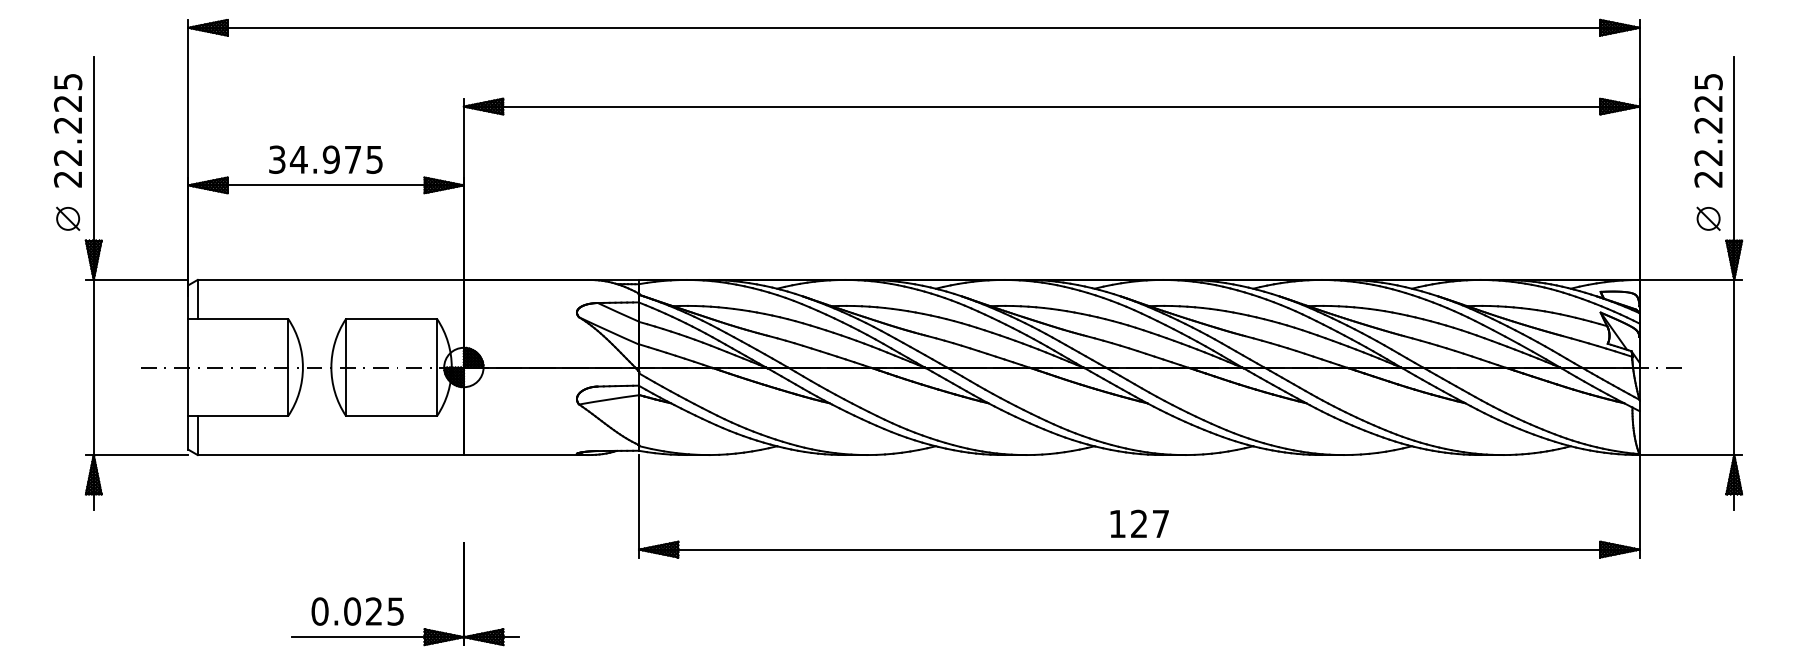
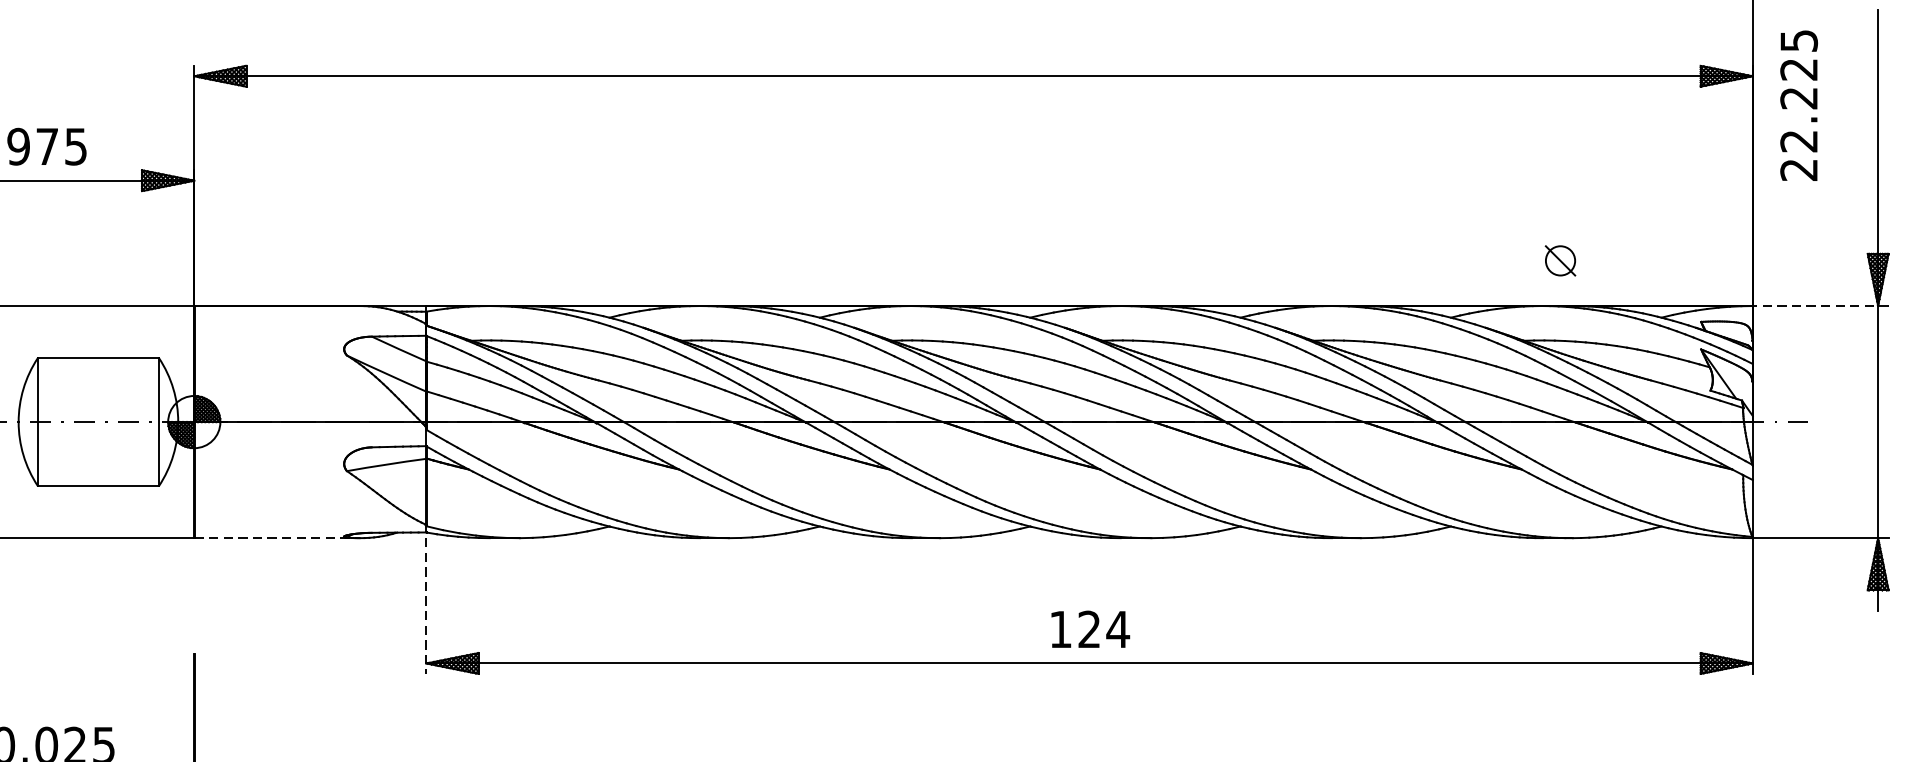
text: (1708, 130) -> (1798, 105), moved
part: (1708, 218) -> (1560, 260), moved
line: (1690, 279) -> (1820, 305), solid -> dashed
line: (526, 455) -> (277, 538), solid -> dashed
line: (639, 506) -> (427, 606), solid -> dashed
text: (1160, 523) -> (1117, 628), 127 -> 124

